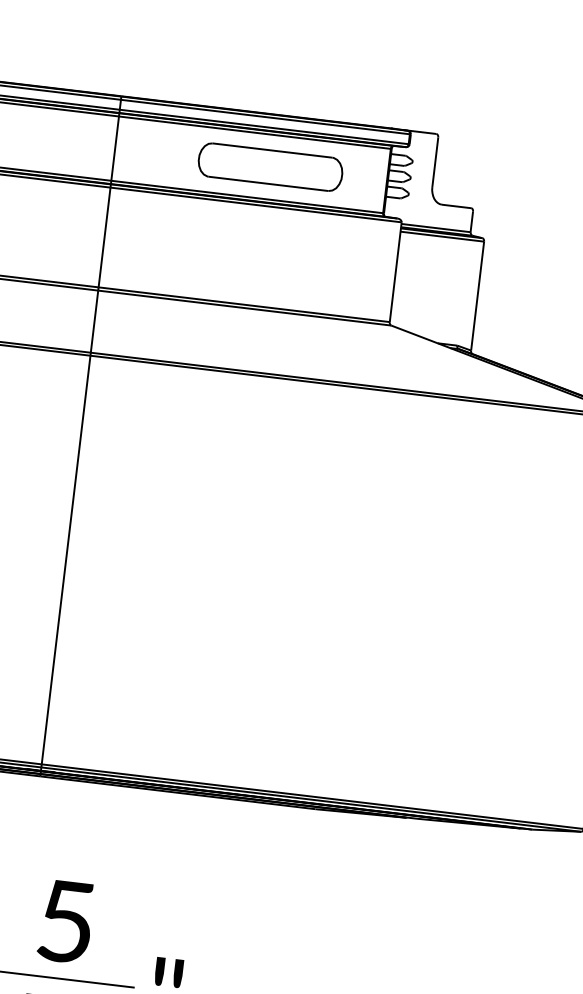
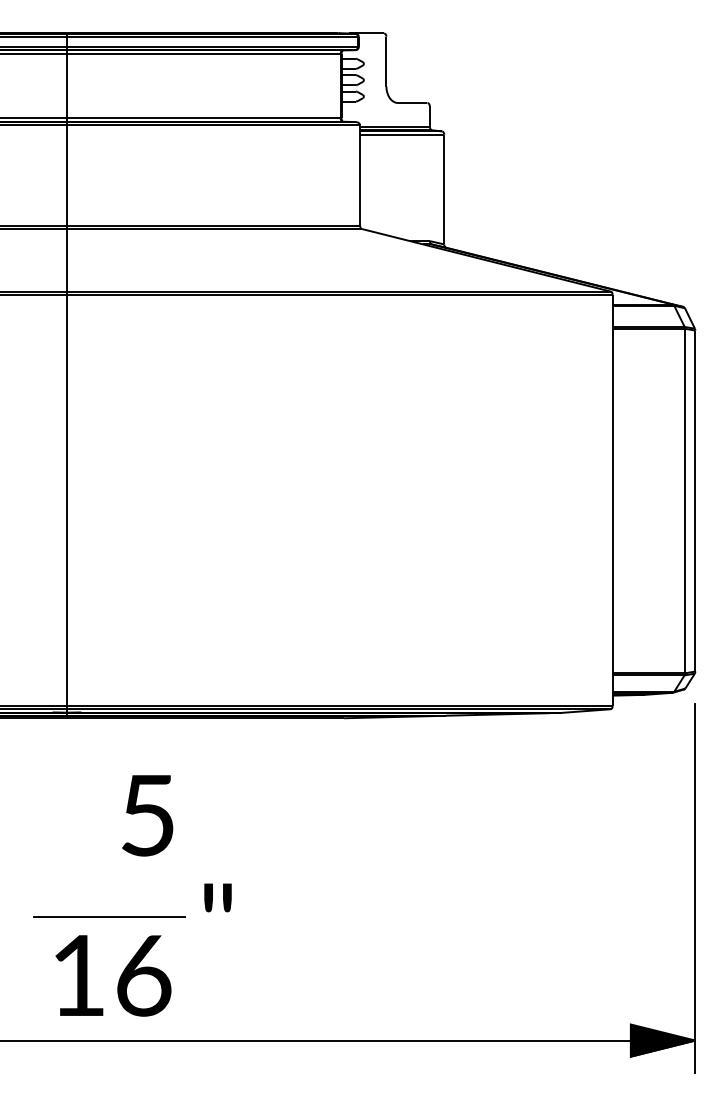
part: (270, 166) -> (223, 85), removed
text: (65, 921) -> (147, 815), moved

